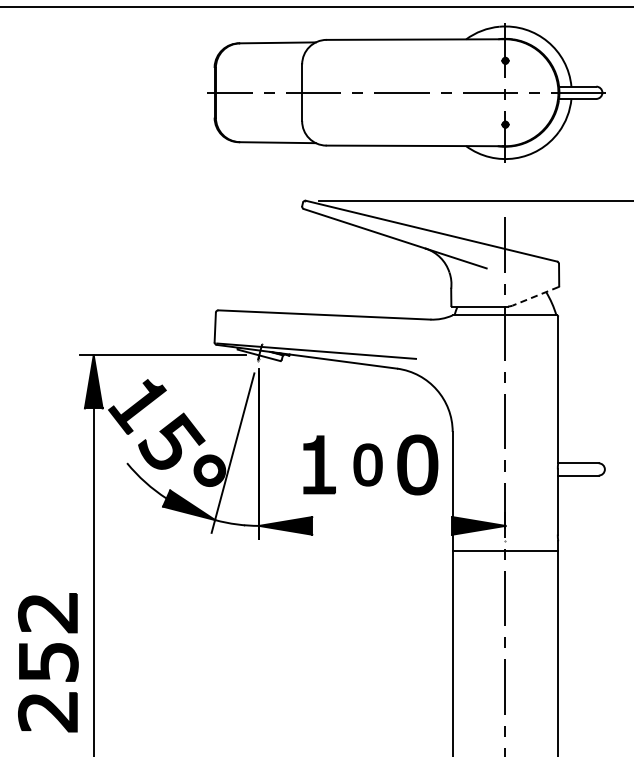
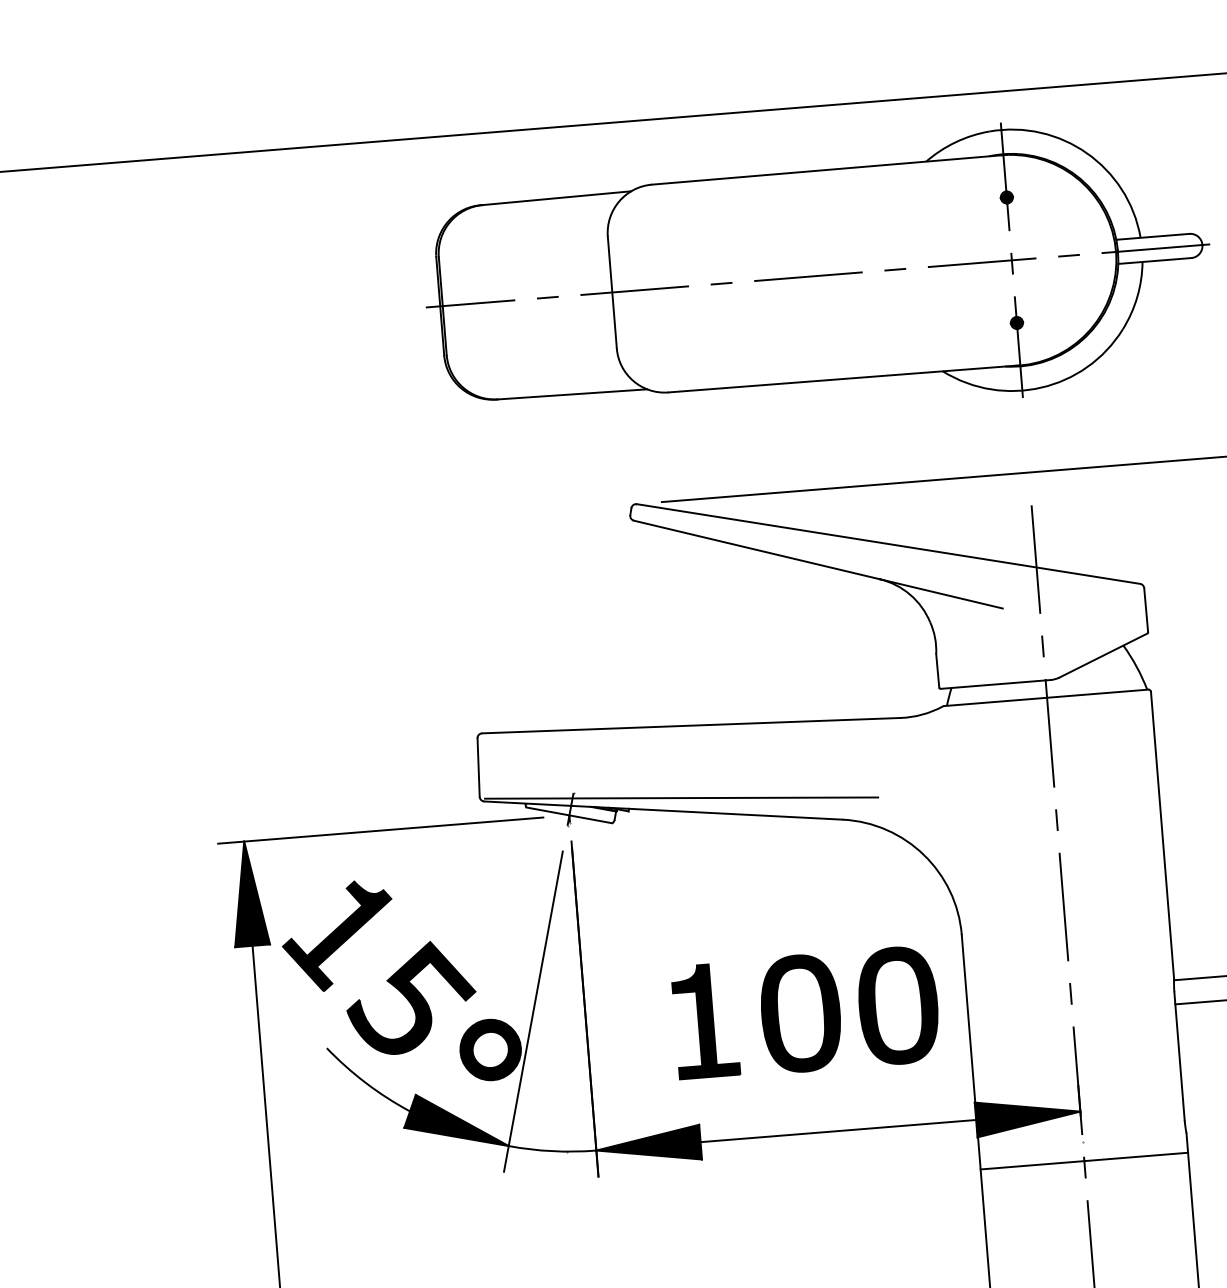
line: (535, 296) -> (1103, 655), dashed -> solid
part: (367, 464) -> (799, 1012), size x1.43
line: (382, 525) -> (838, 1130), added

